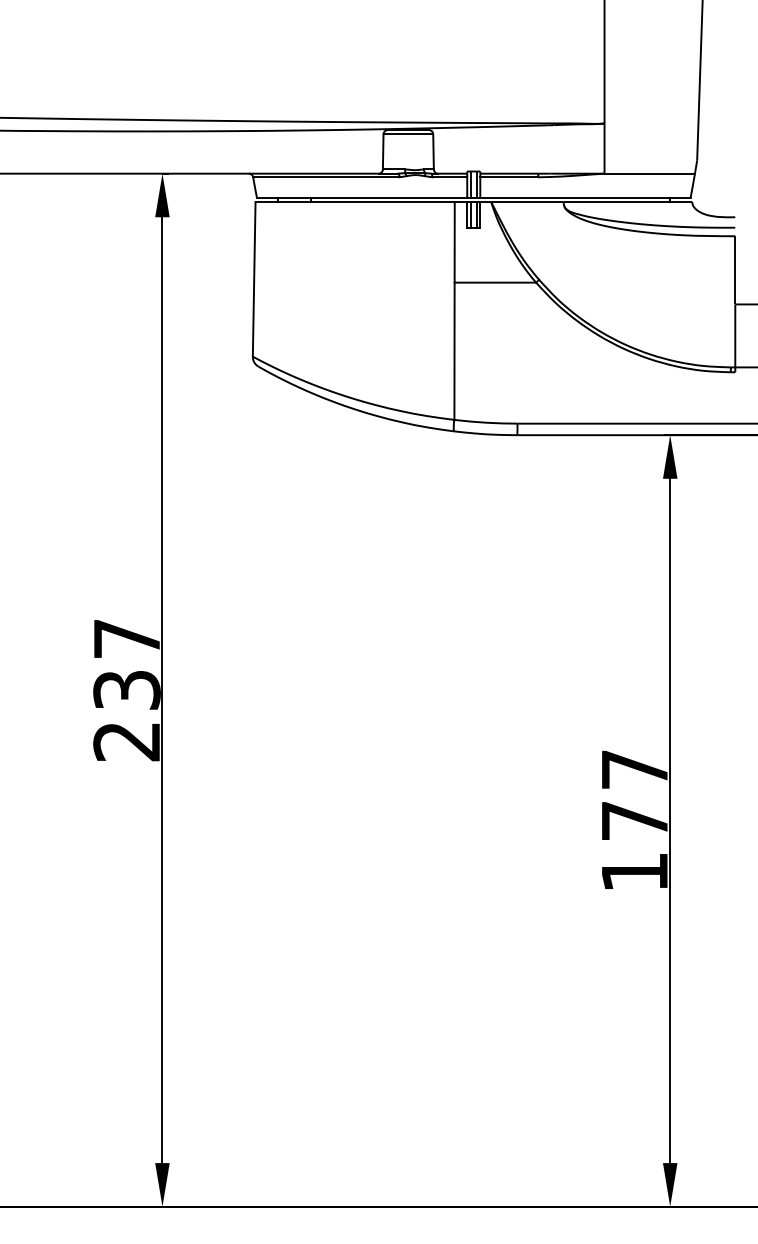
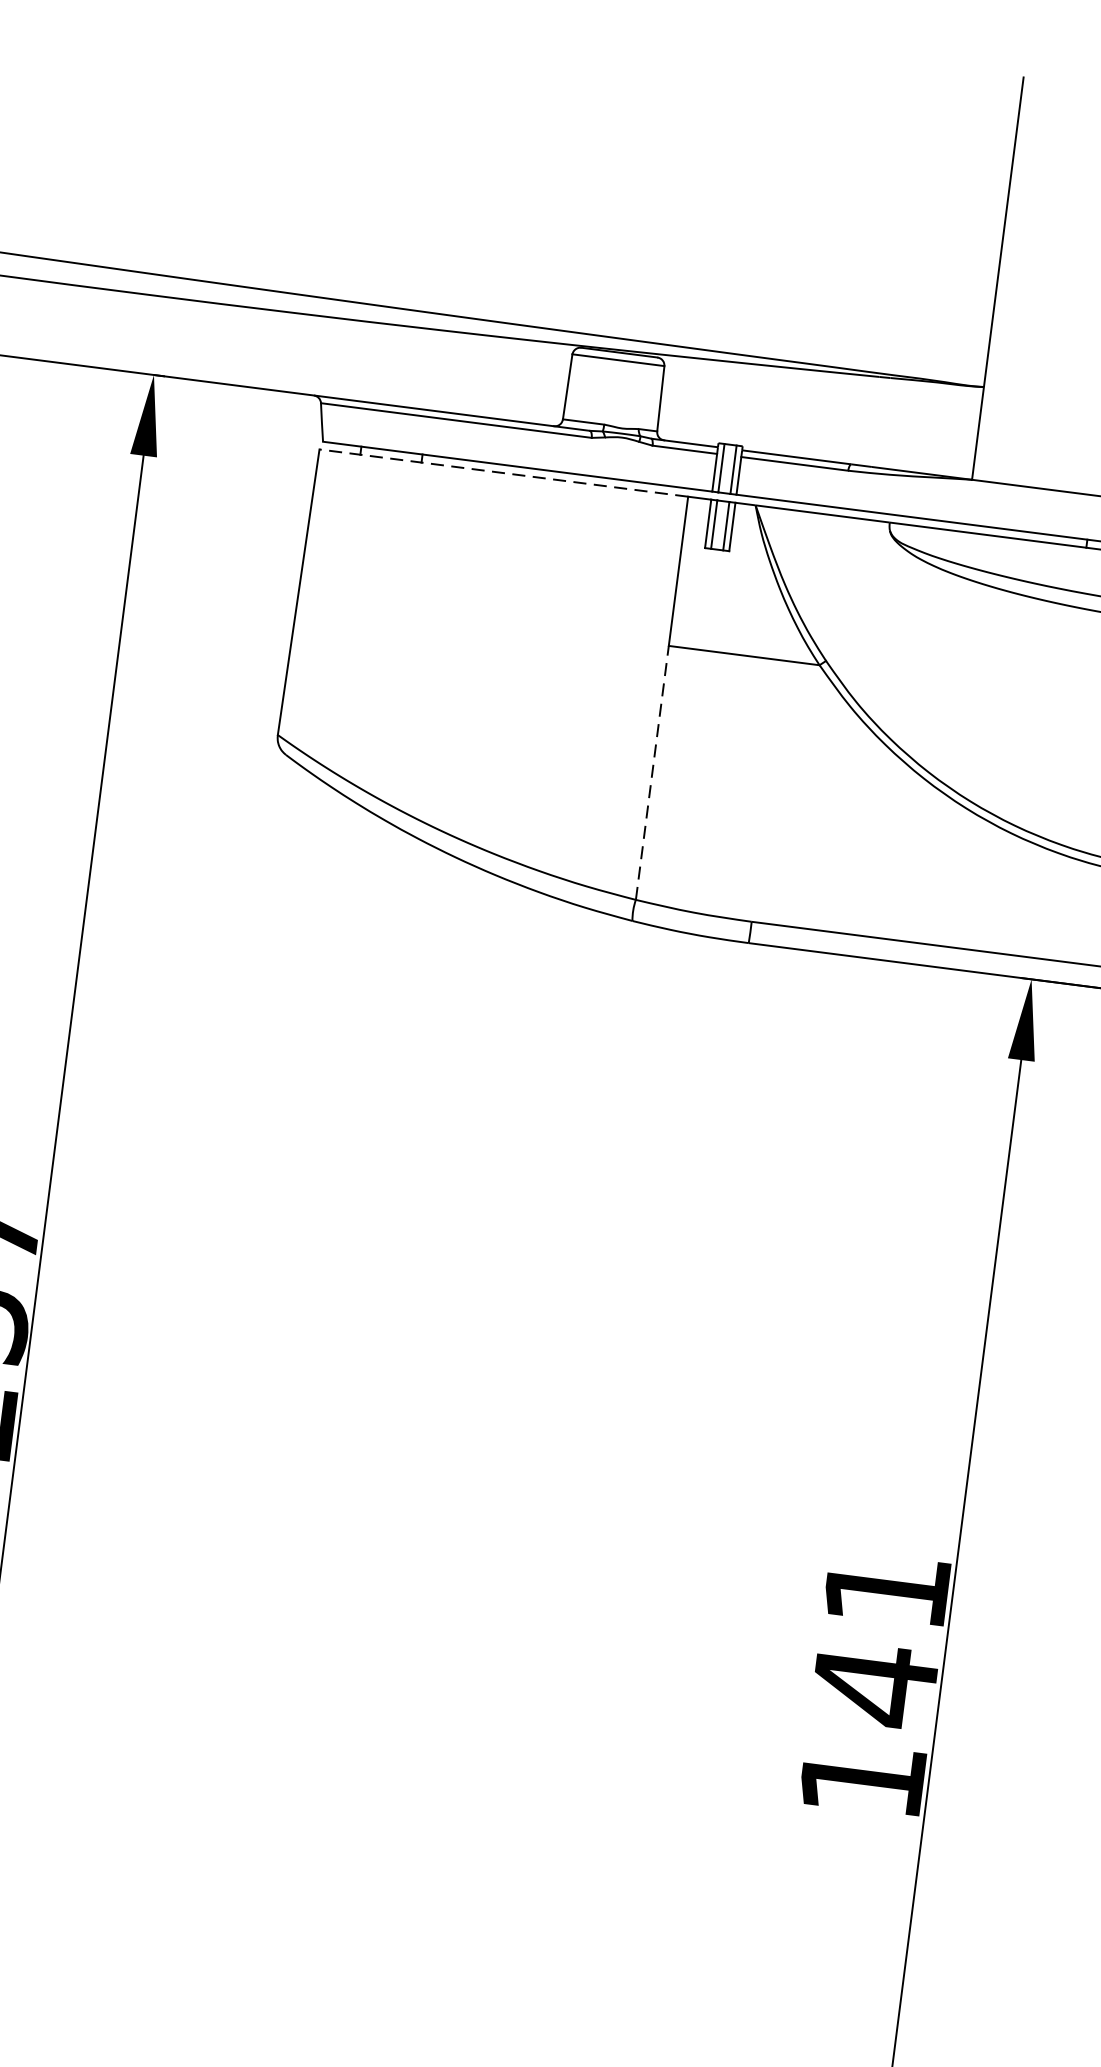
line: (355, 202) -> (504, 474), solid -> dashed
line: (454, 351) -> (652, 773), solid -> dashed
text: (634, 796) -> (879, 1639), 177 -> 141

